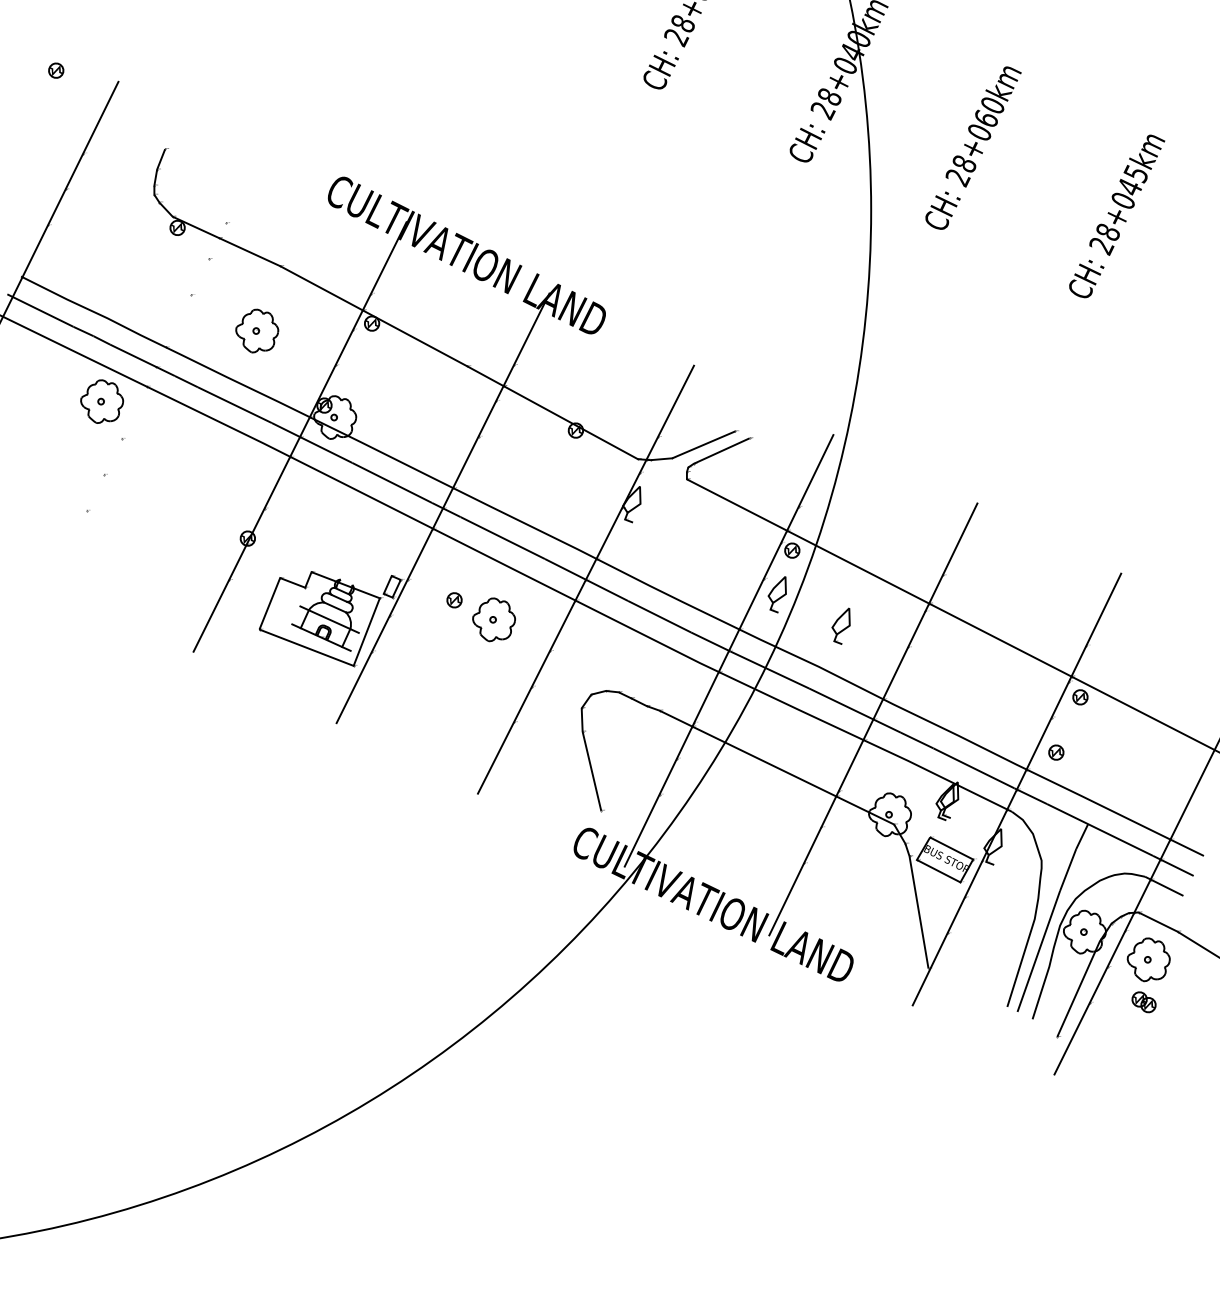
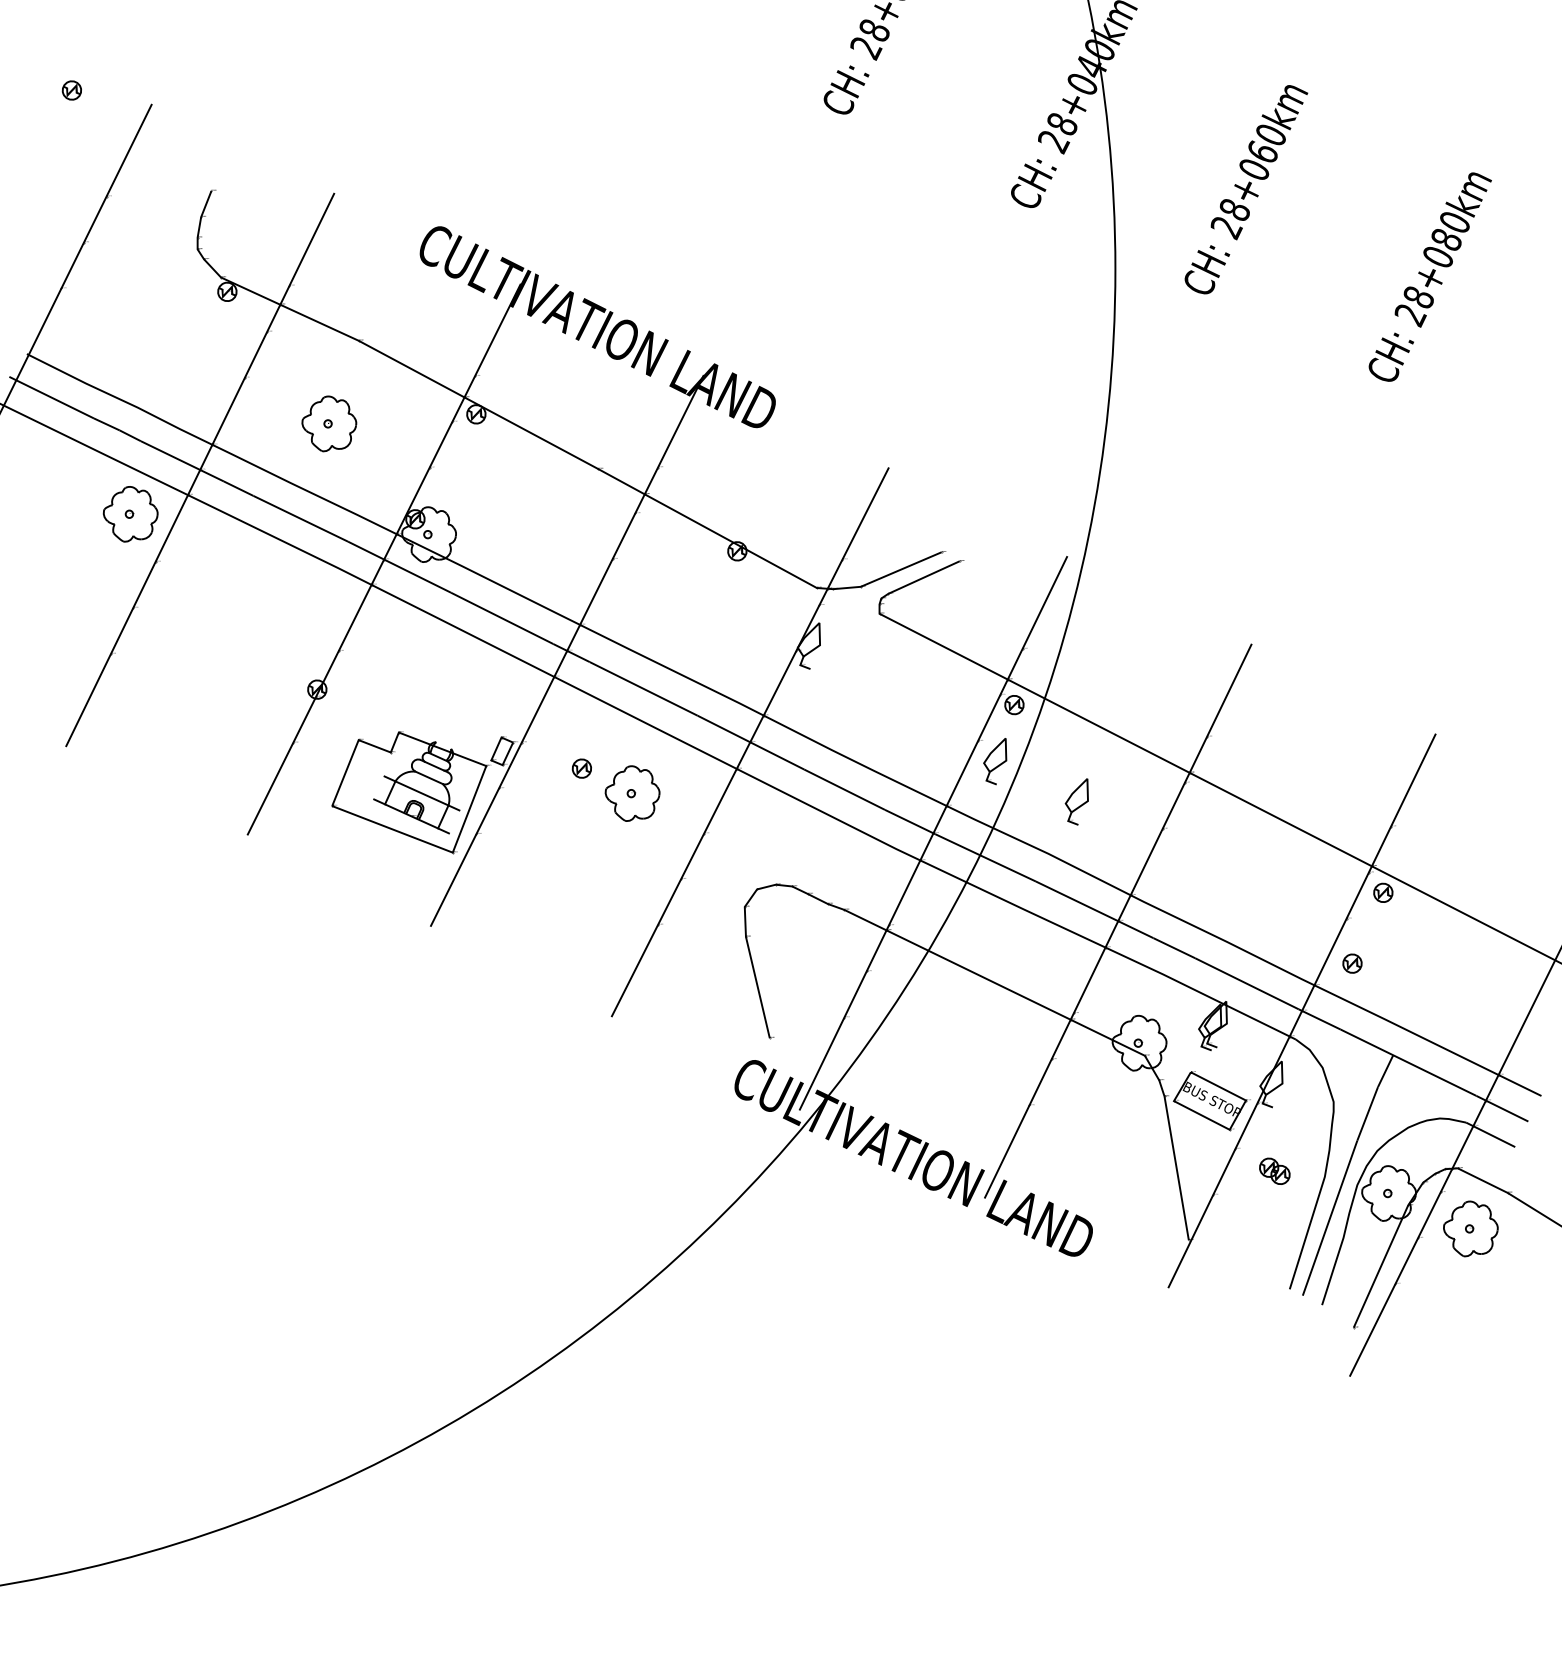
text: (1132, 180) -> (1450, 230), 28+045km -> 28+080km
line: (156, 366) -> (200, 469), added
part: (1143, 1001) -> (1274, 1170), moved

